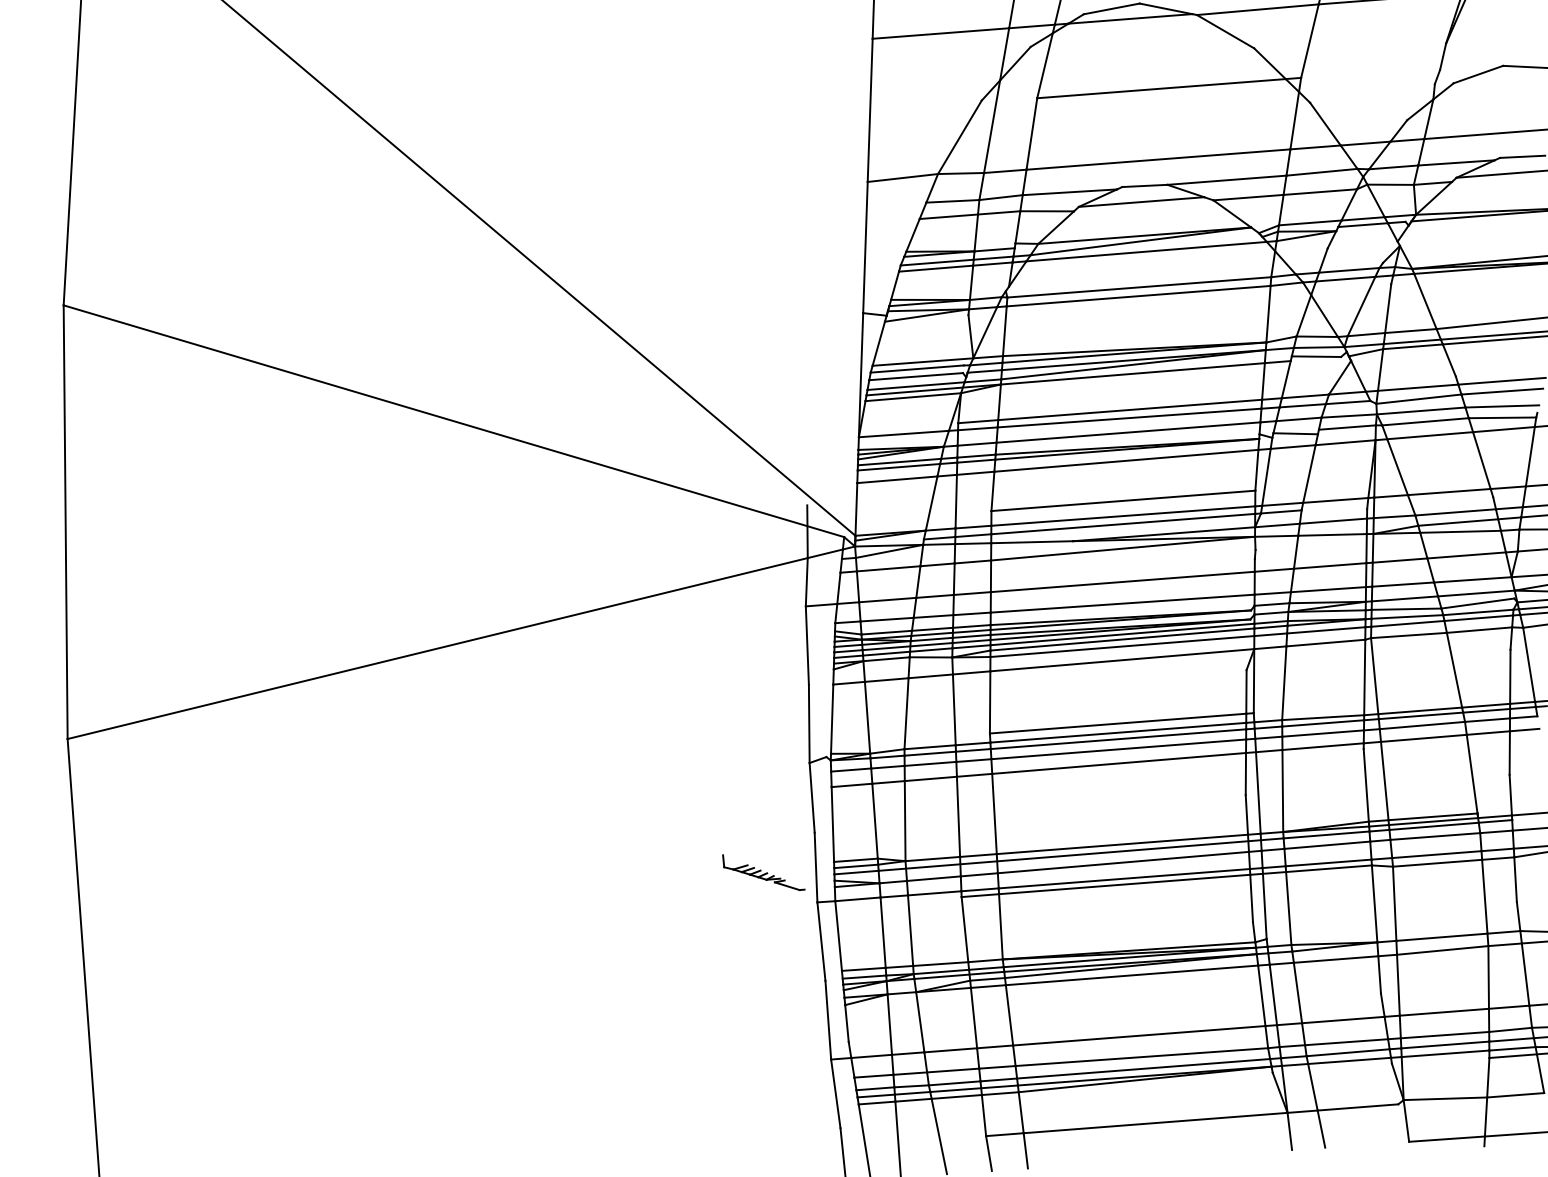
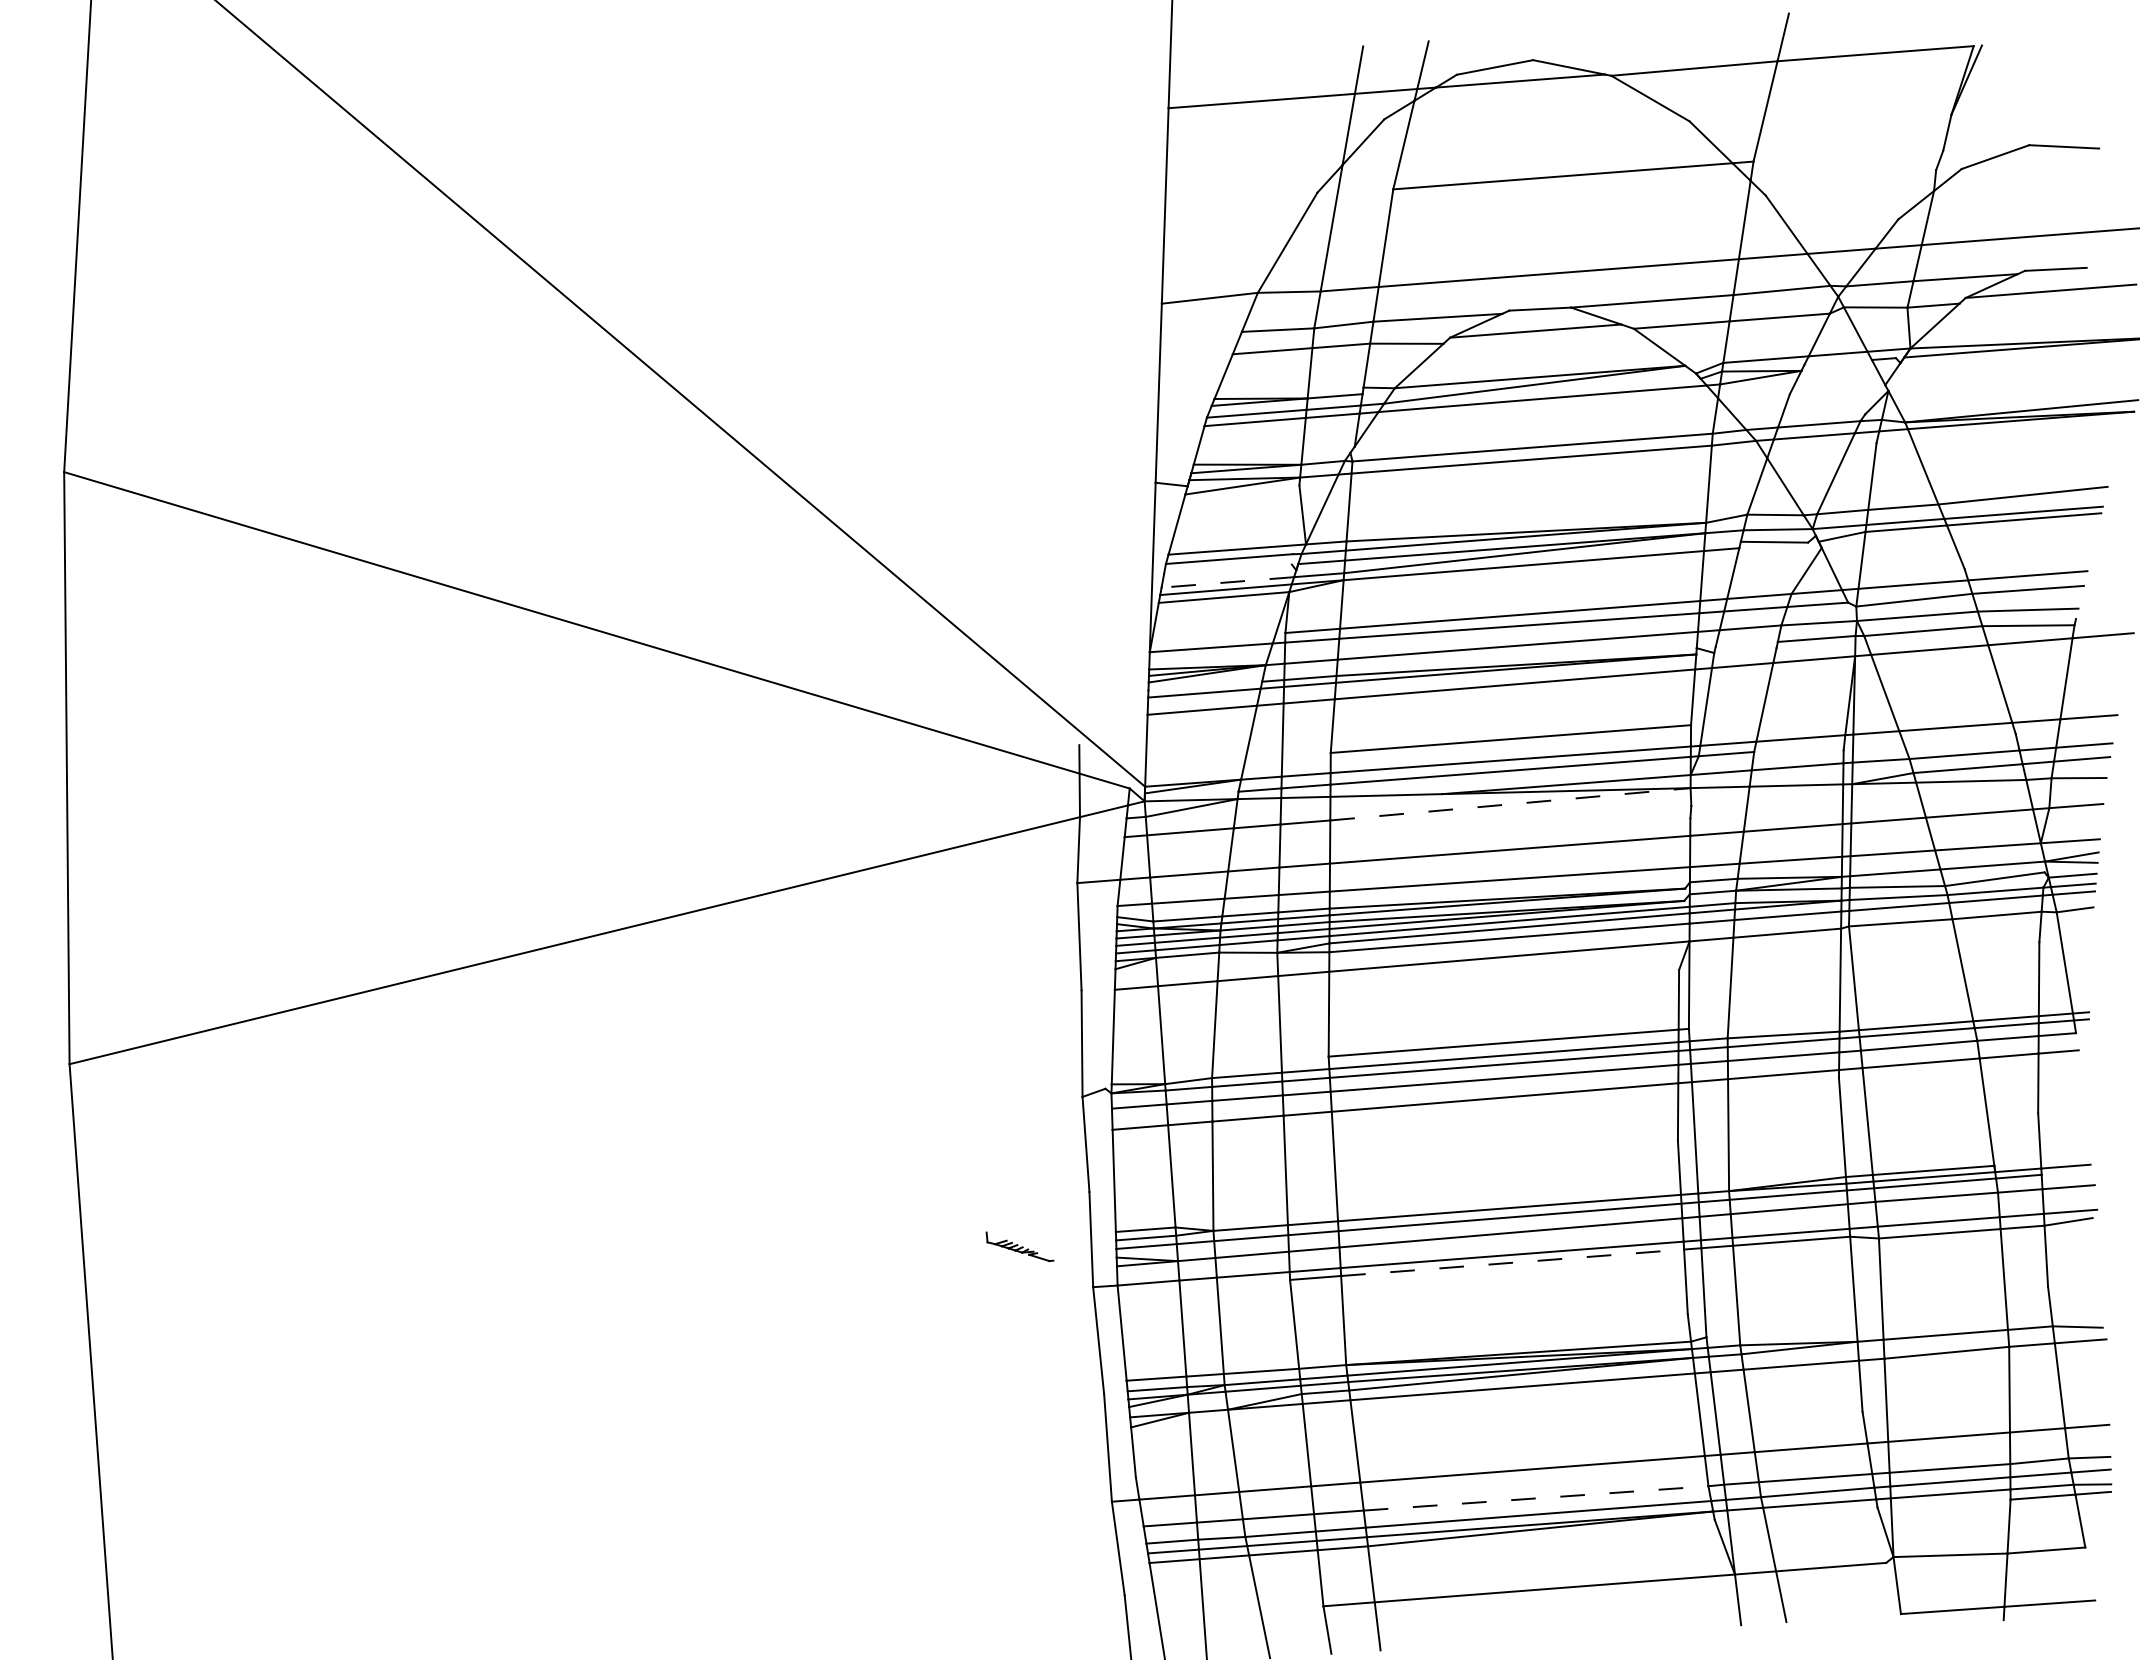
line: (1362, 225) -> (1837, 362), removed
line: (915, 376) -> (1227, 569), removed
line: (915, 386) -> (1227, 582), solid -> dashed
line: (1295, 433) -> (1745, 647), removed
line: (899, 461) -> (1205, 685), removed
line: (1123, 548) -> (1510, 804), solid -> dashed
part: (763, 872) -> (1019, 1246), size x0.6
line: (1124, 884) -> (1512, 1262), solid -> dashed
line: (1142, 1057) -> (1536, 1498), solid -> dashed

